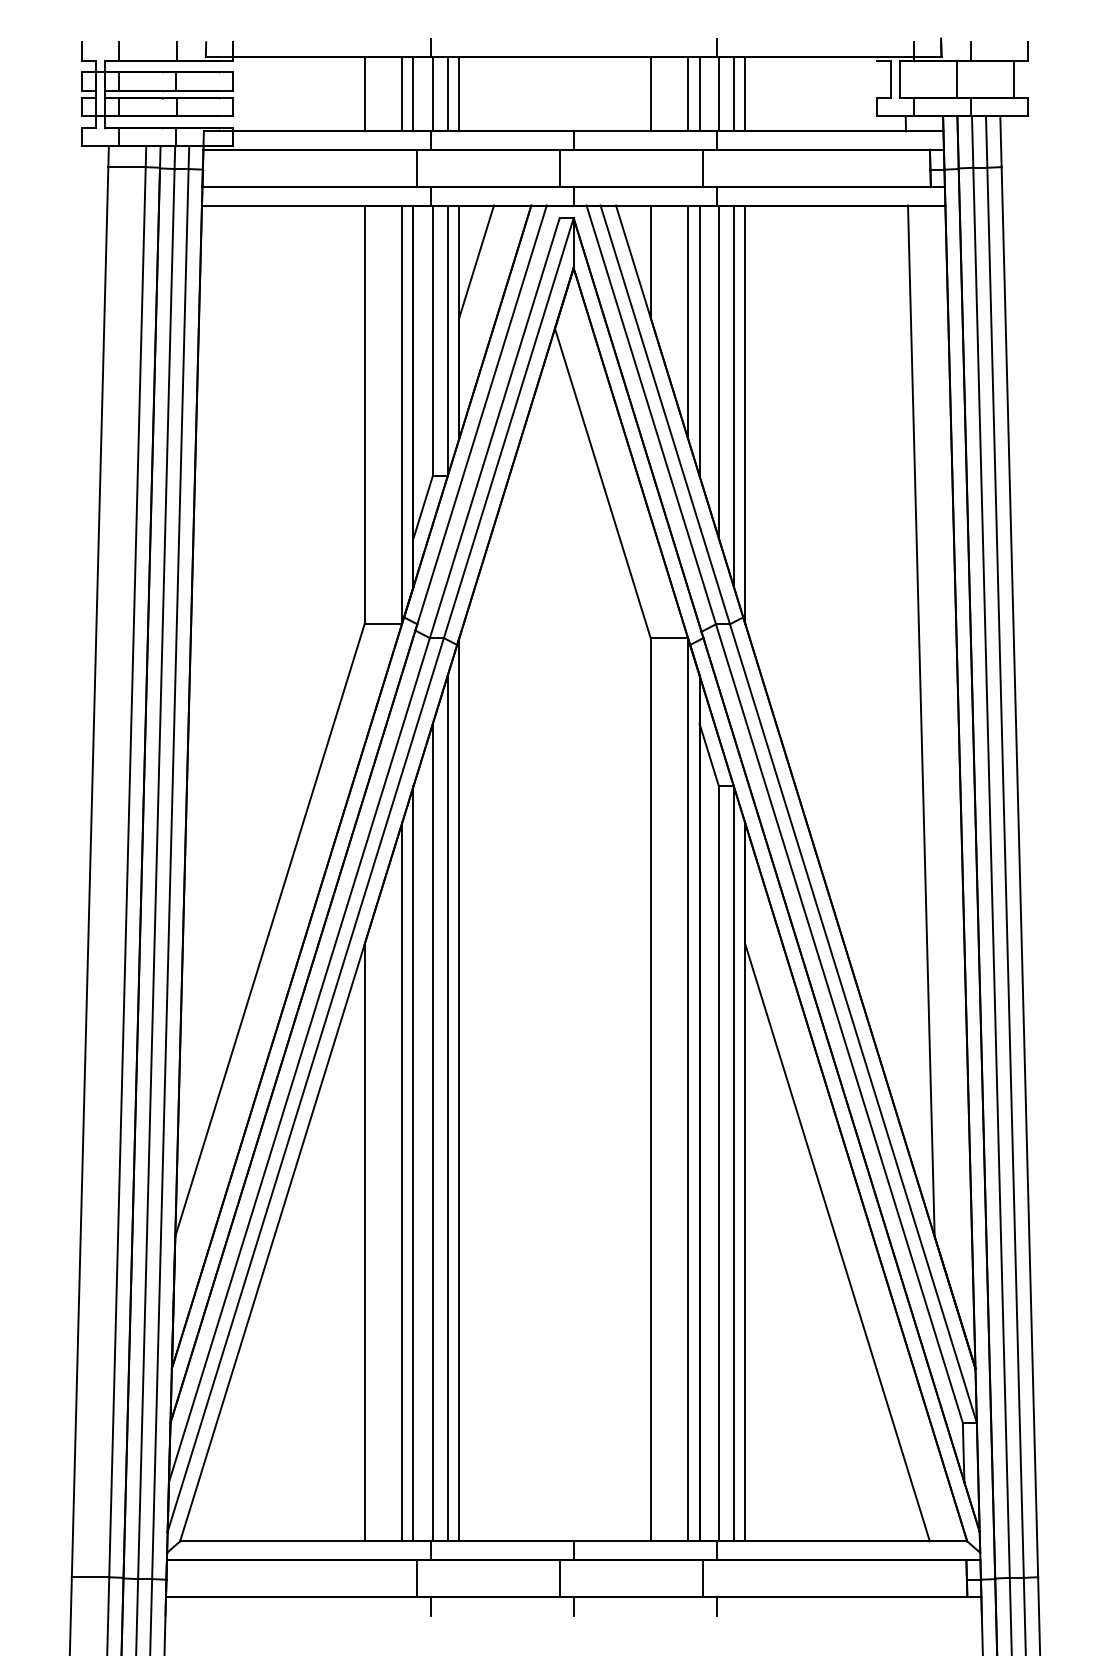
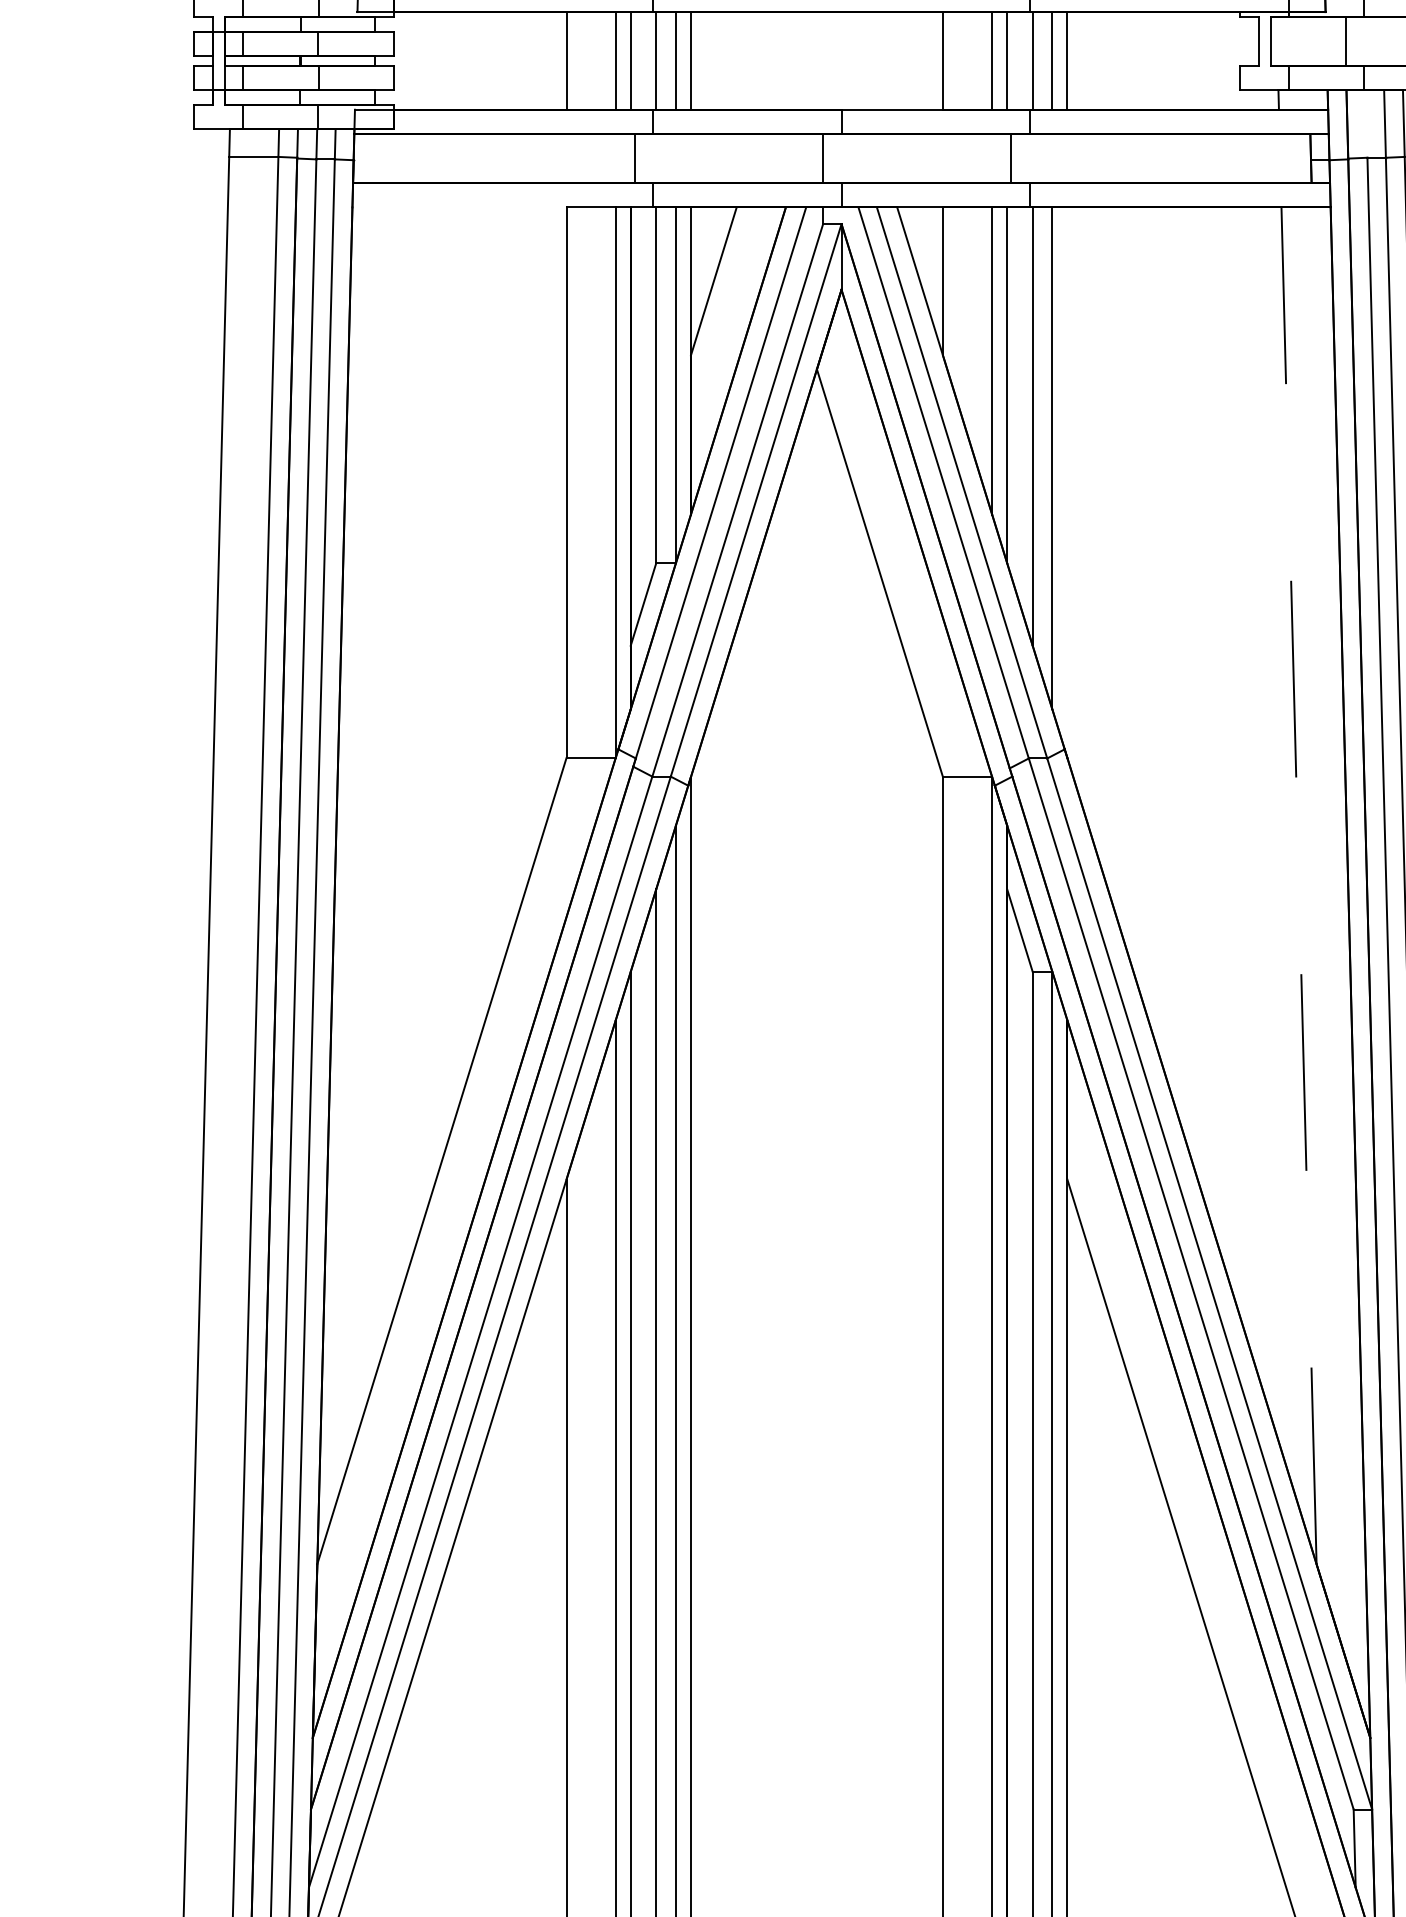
line: (972, 141) -> (1366, 123), removed
line: (315, 205) -> (501, 207), removed
line: (745, 414) -> (1067, 482), removed
line: (921, 721) -> (1299, 886), solid -> dashed

